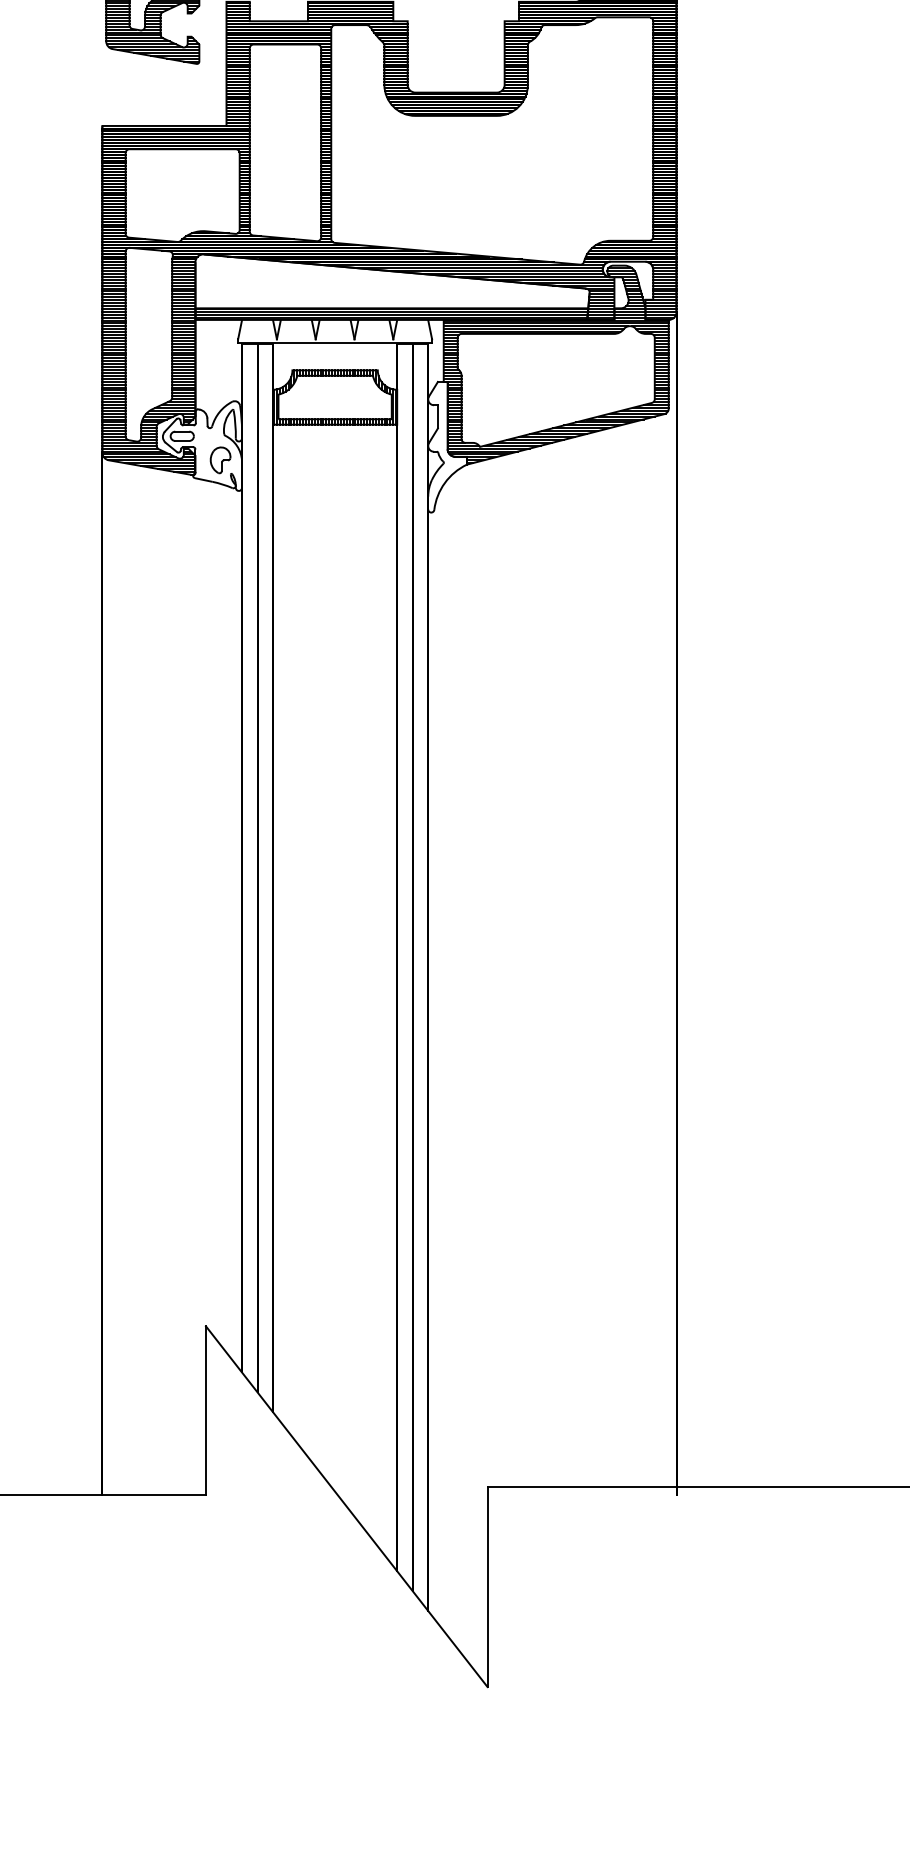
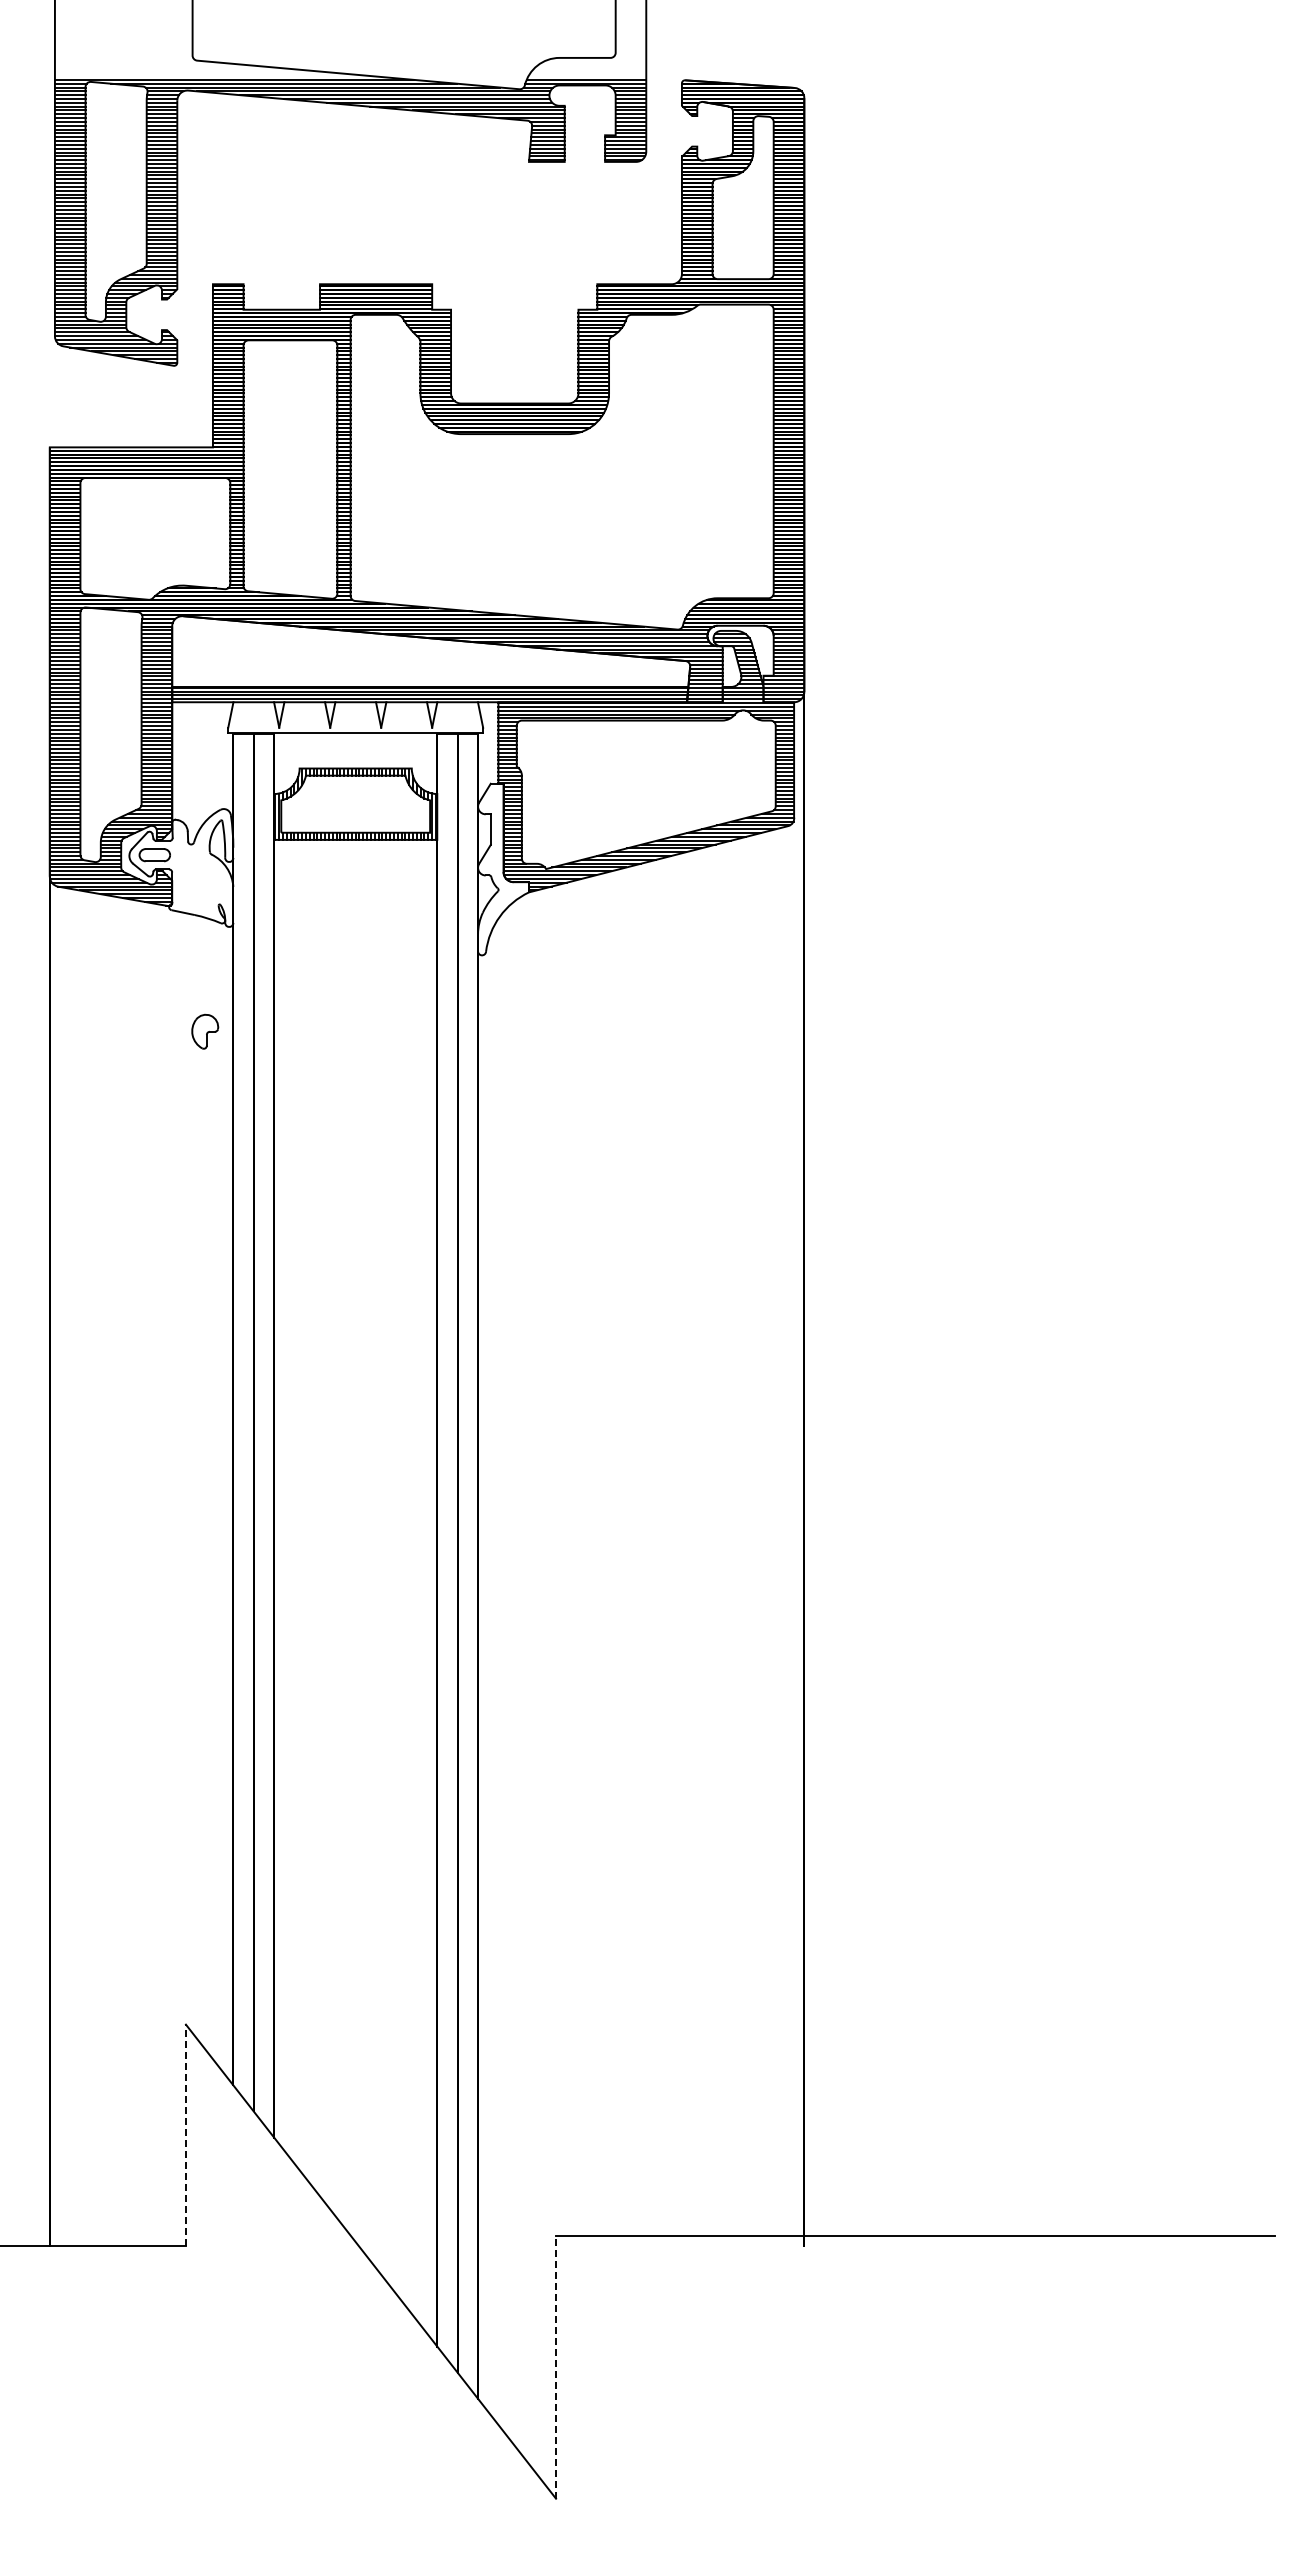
part: (220, 460) -> (205, 1031), moved
line: (205, 1410) -> (185, 2135), solid -> dashed
line: (487, 1587) -> (556, 2367), solid -> dashed

